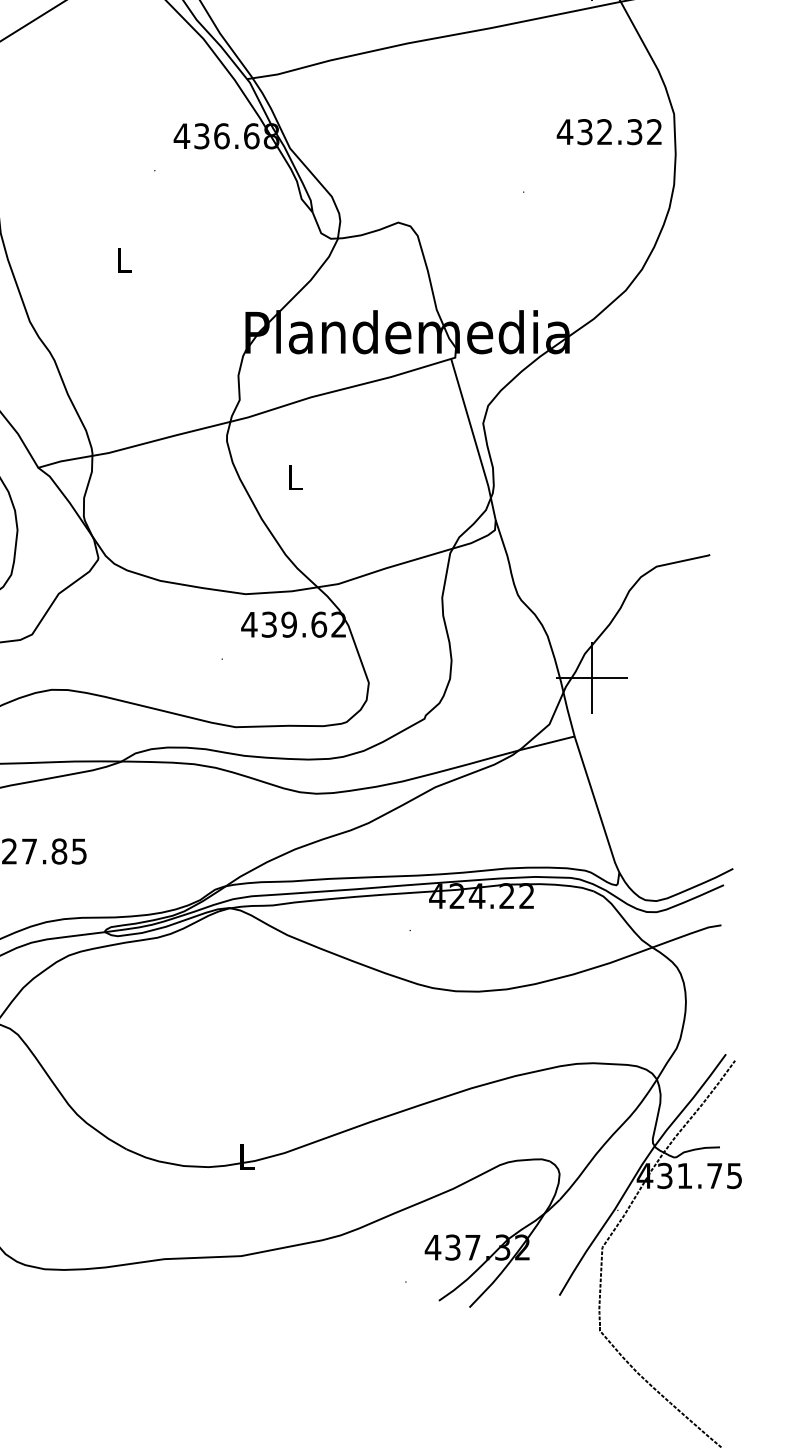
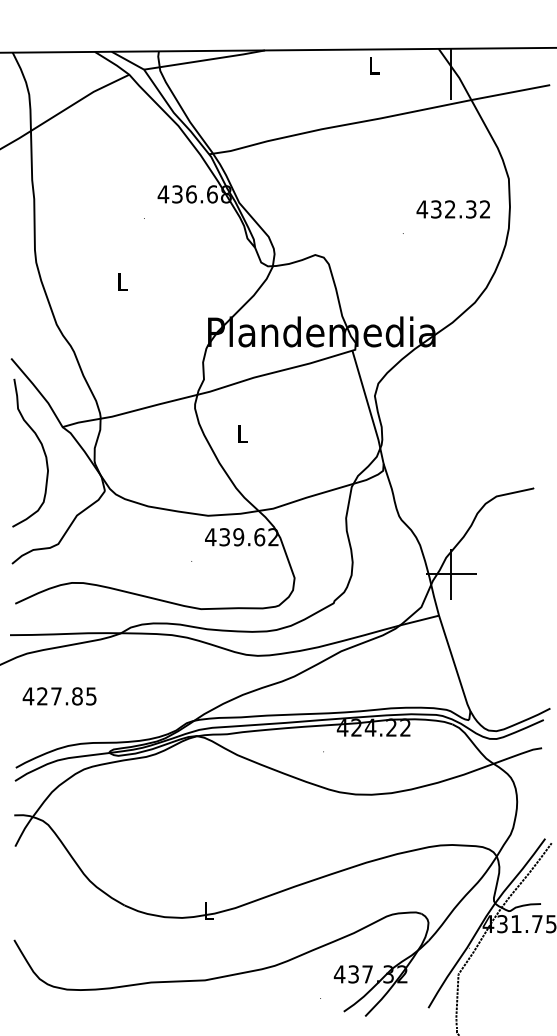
text: (608, 132) -> (452, 209), moved

